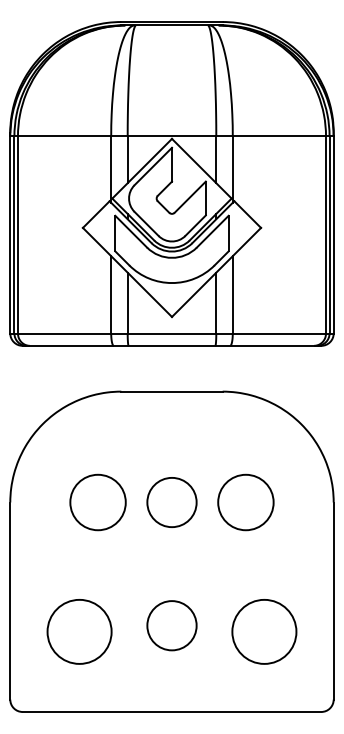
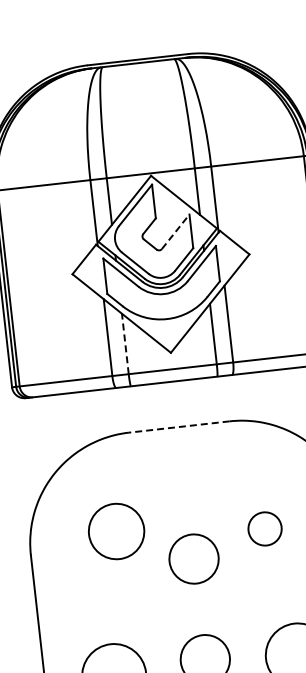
line: (190, 196) -> (175, 231), solid -> dashed
line: (127, 302) -> (125, 343), solid -> dashed
line: (172, 391) -> (179, 426), solid -> dashed
circle: (97, 502) -> (116, 531), moved
circle: (171, 502) -> (193, 559), moved
circle: (245, 502) -> (264, 528), size x0.6

